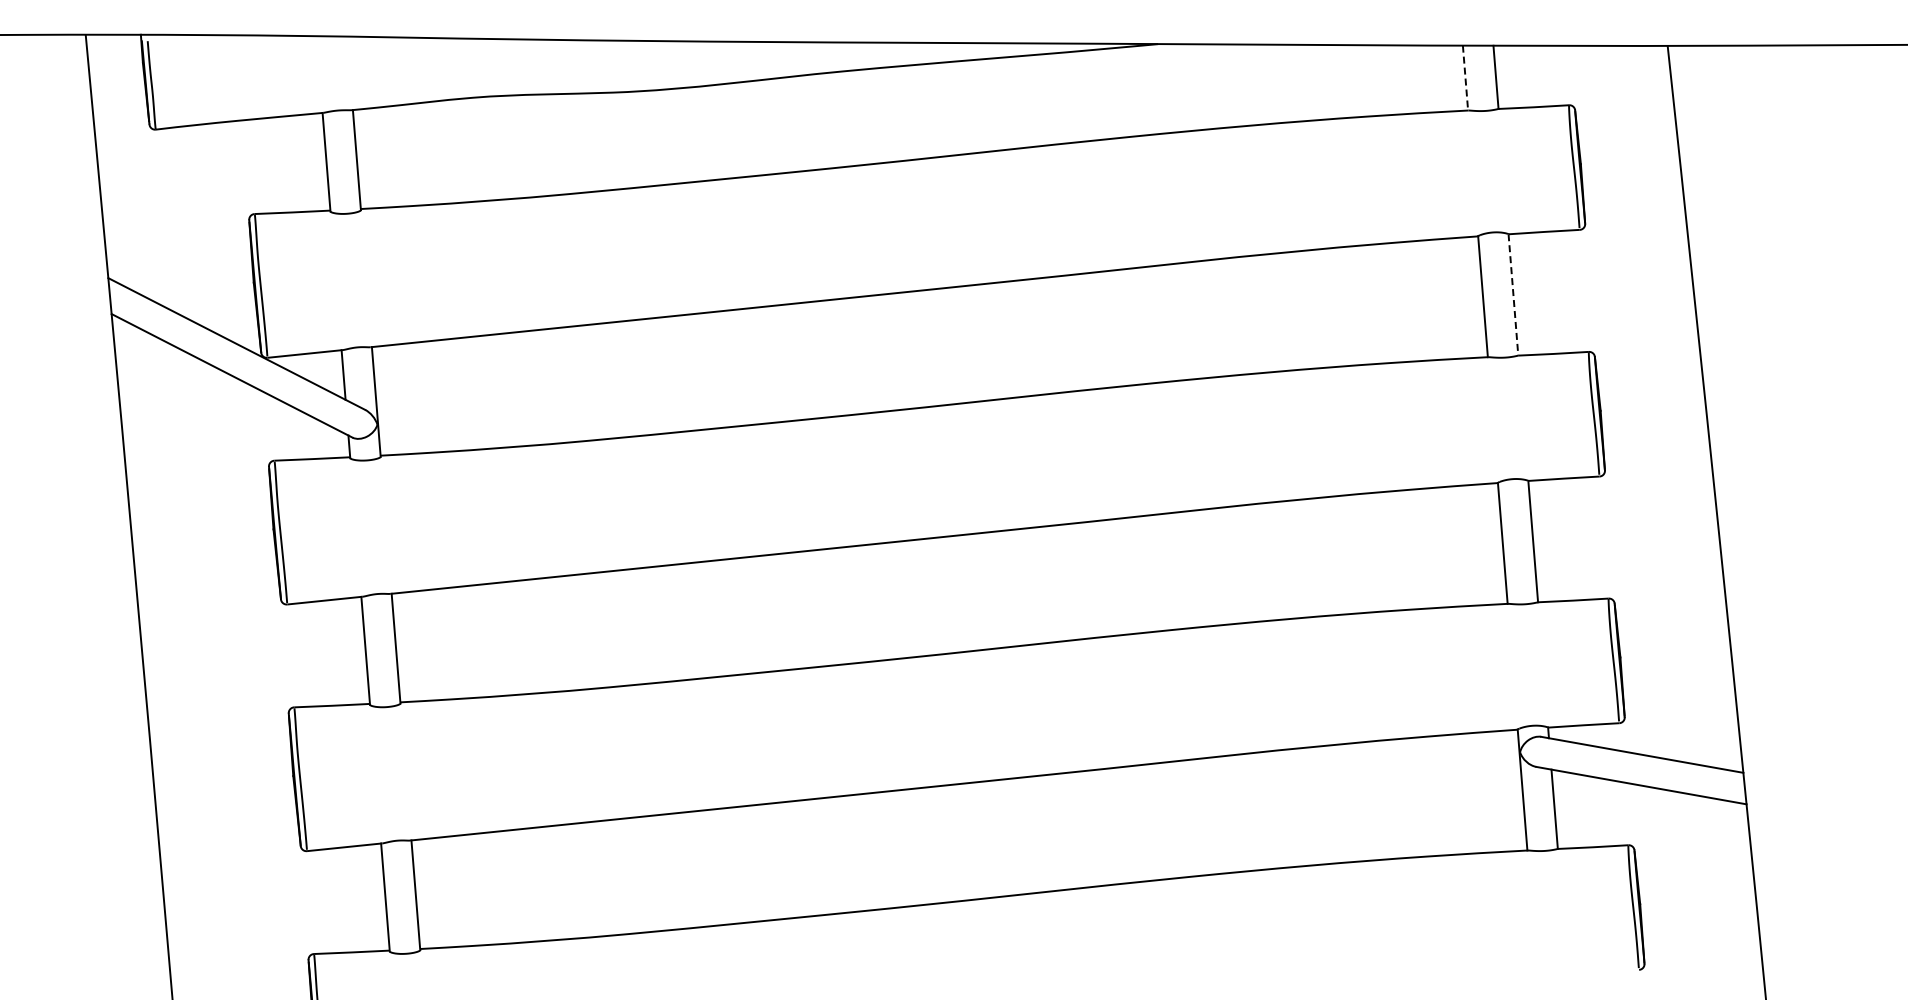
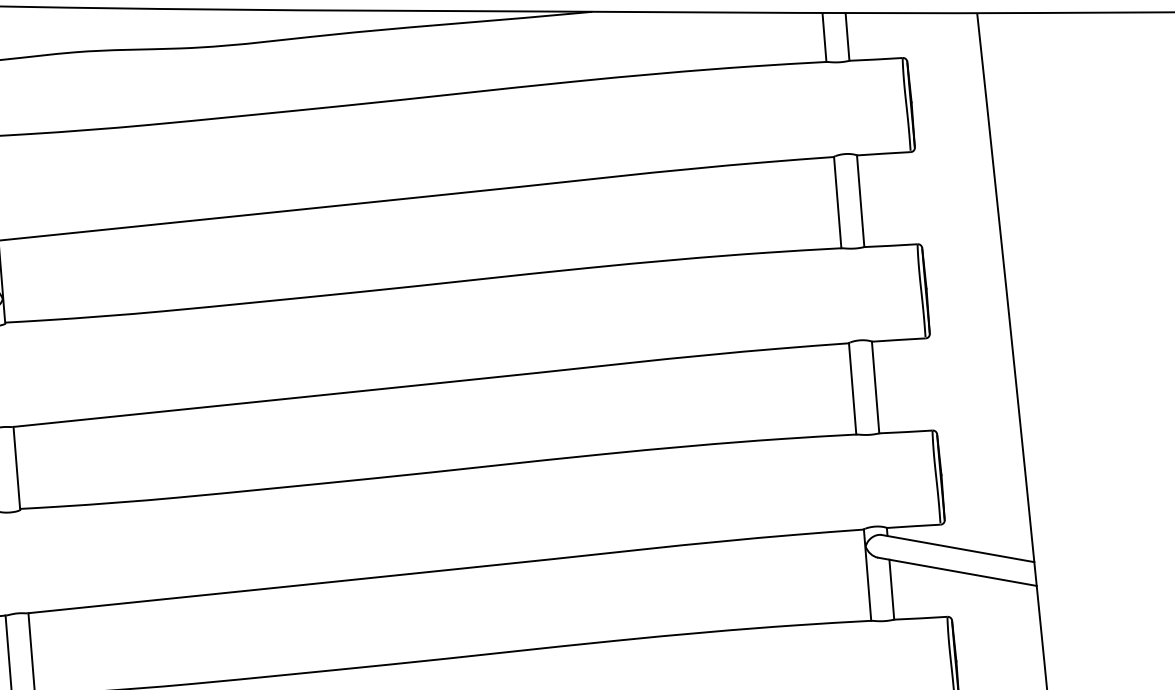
line: (1465, 78) -> (824, 37), dashed -> solid
line: (1513, 294) -> (860, 200), dashed -> solid

